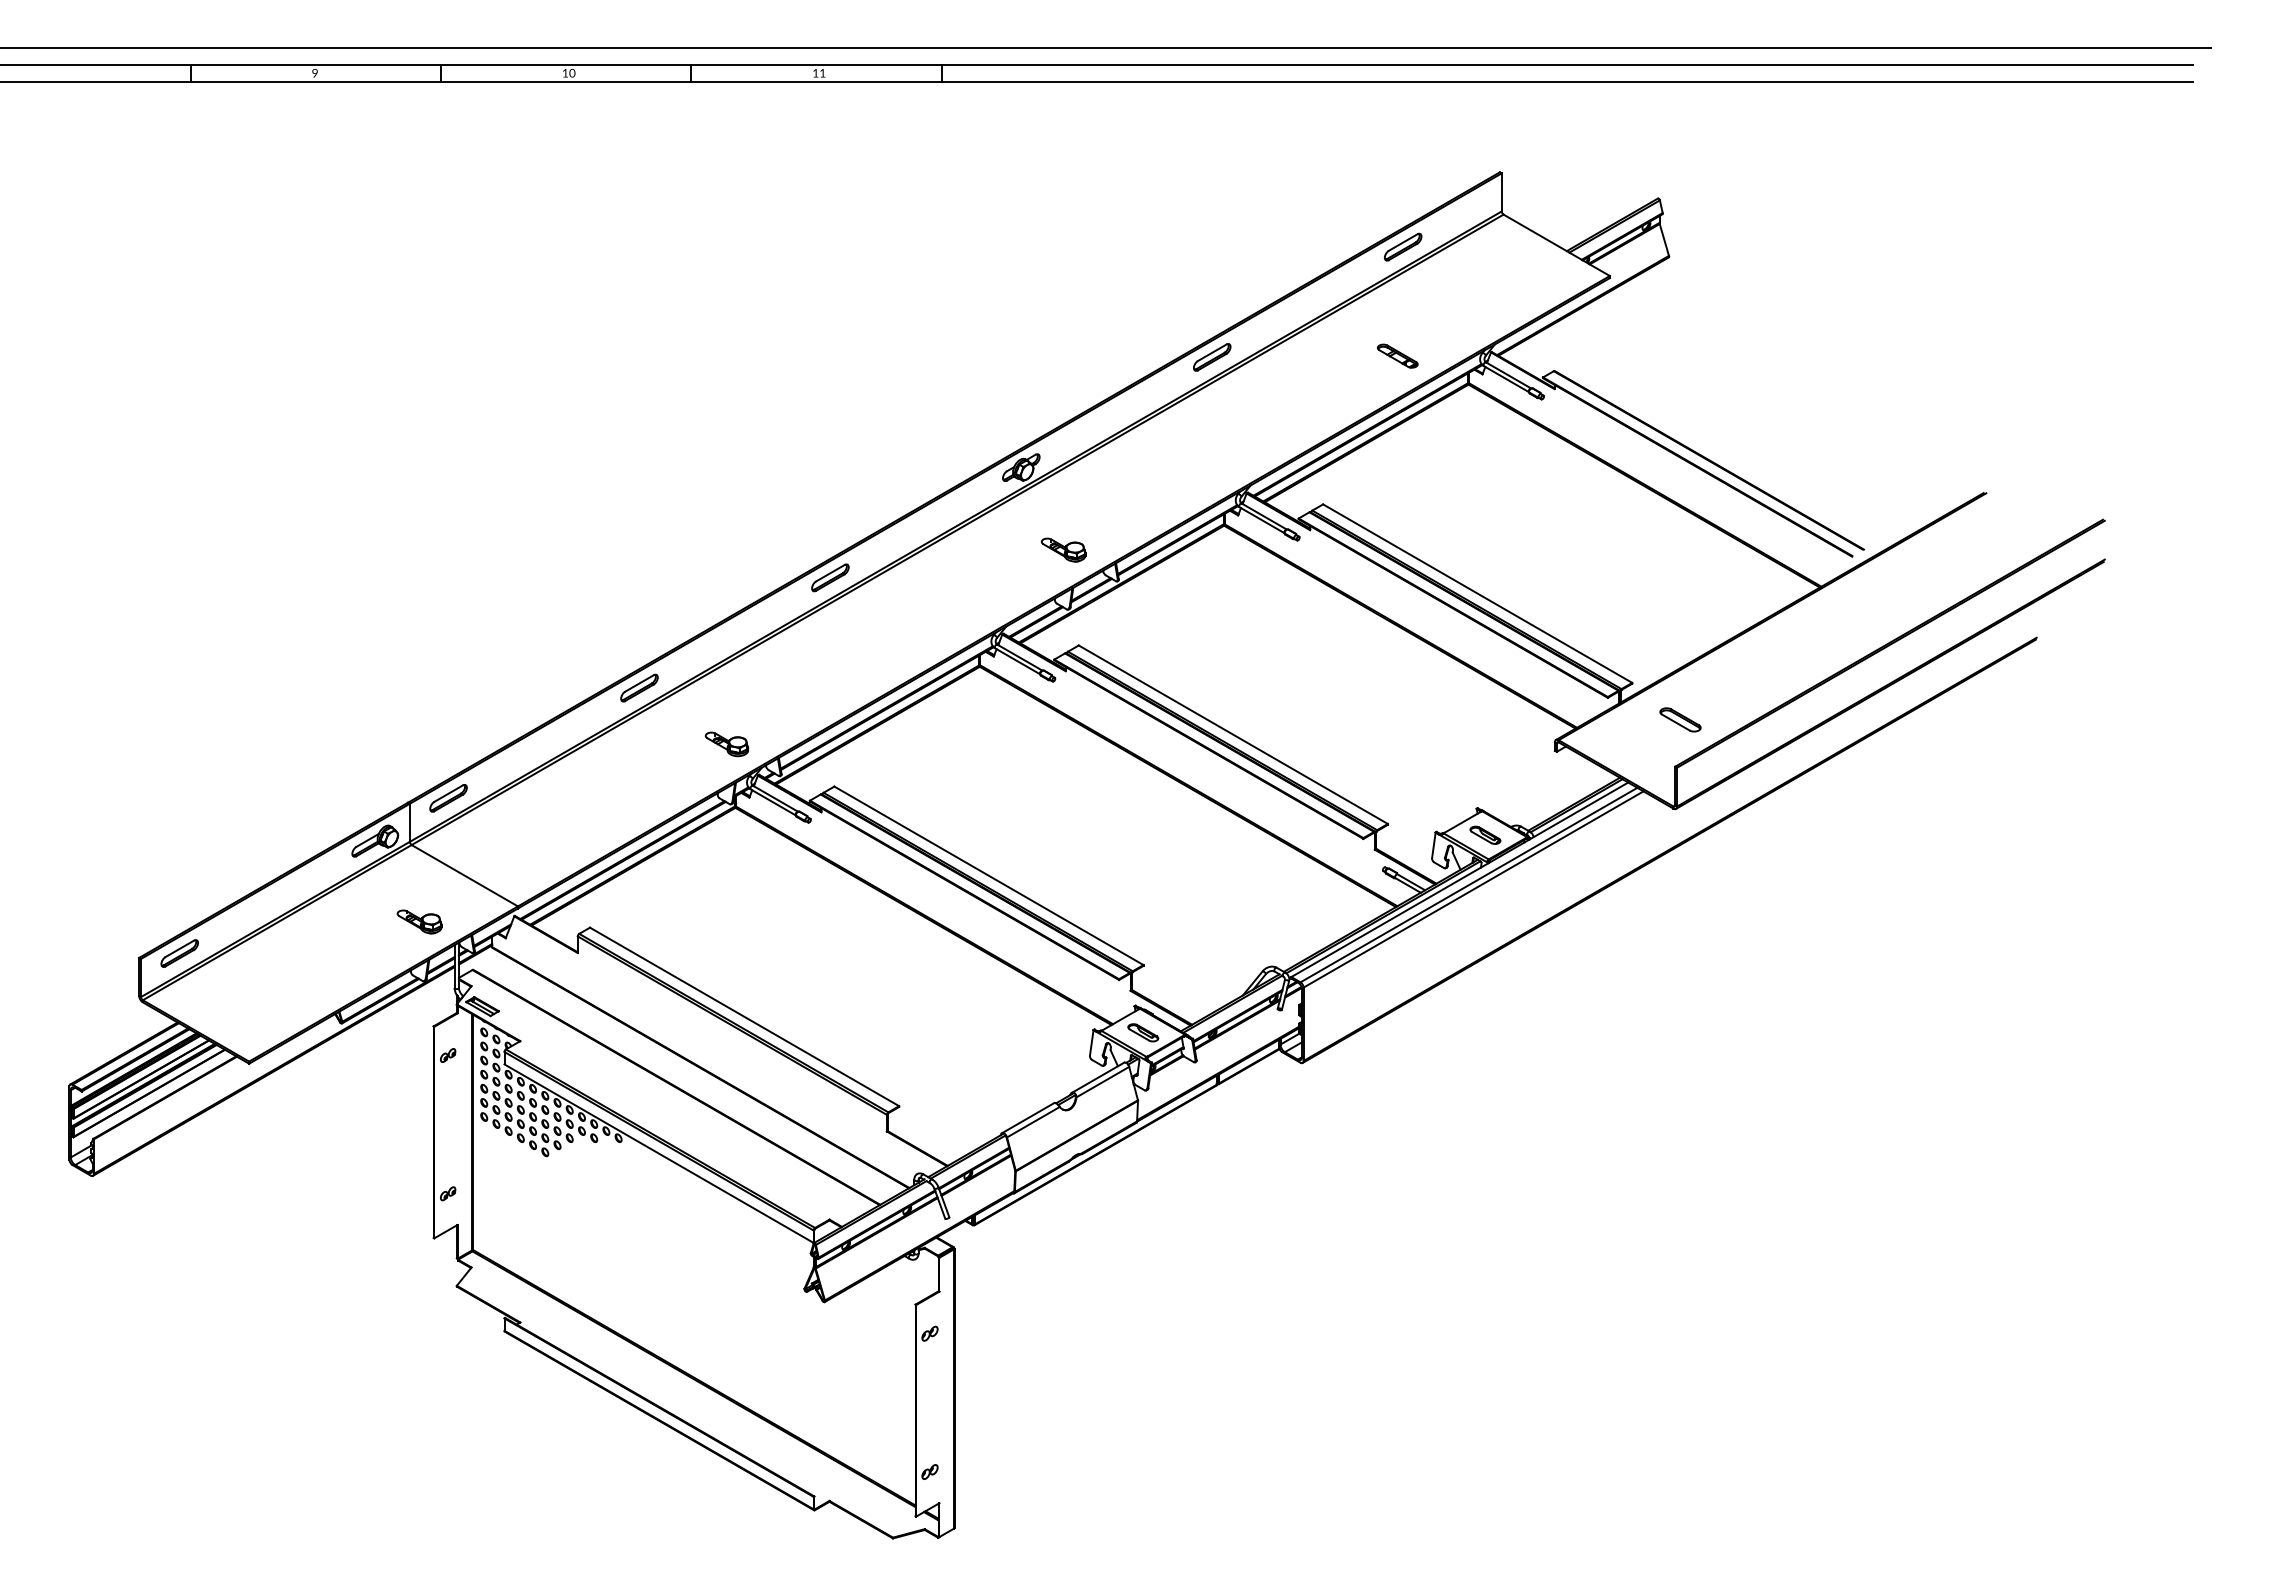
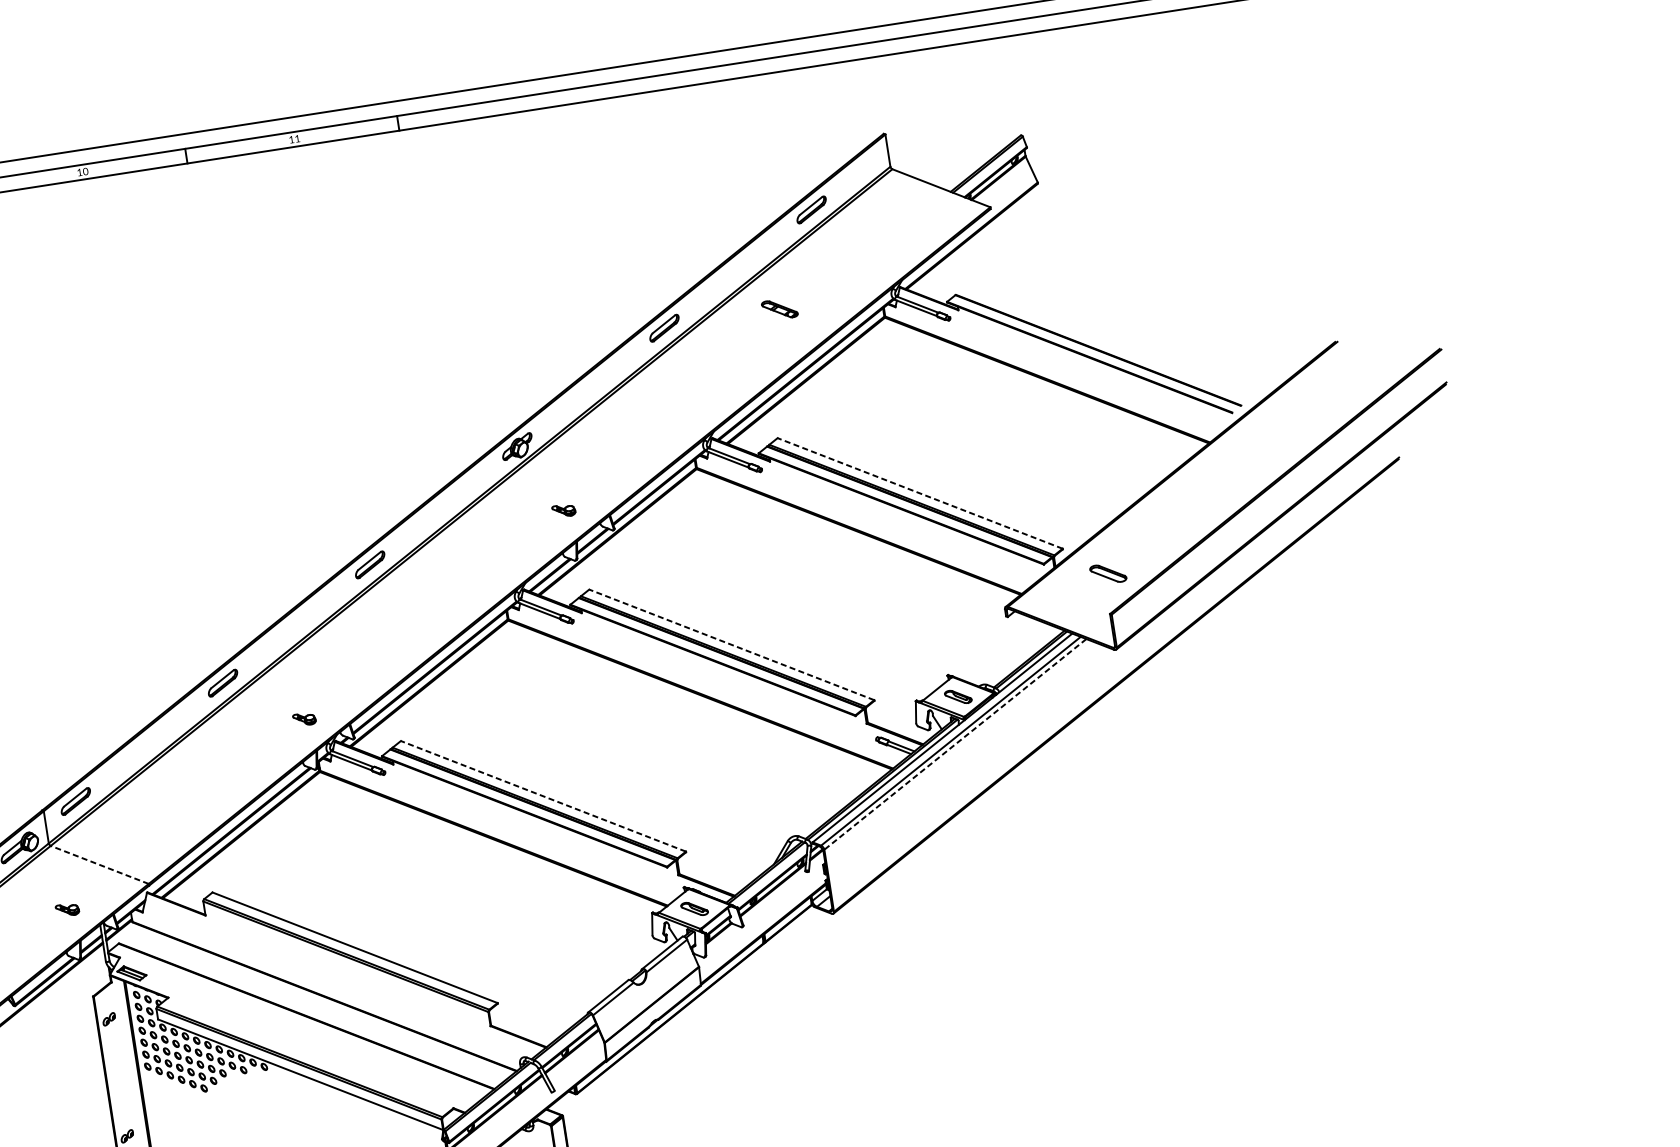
part: (1397, 355) -> (779, 308), moved
part: (1063, 549) -> (563, 510), size x0.6
line: (1477, 593) -> (919, 493), solid -> dashed
line: (1232, 734) -> (731, 644), solid -> dashed
part: (726, 744) -> (304, 719), size x0.6
line: (464, 875) -> (99, 864), solid -> dashed
line: (988, 875) -> (543, 796), solid -> dashed
line: (1473, 889) -> (955, 744), solid -> dashed
part: (419, 921) -> (67, 909), size x0.6

